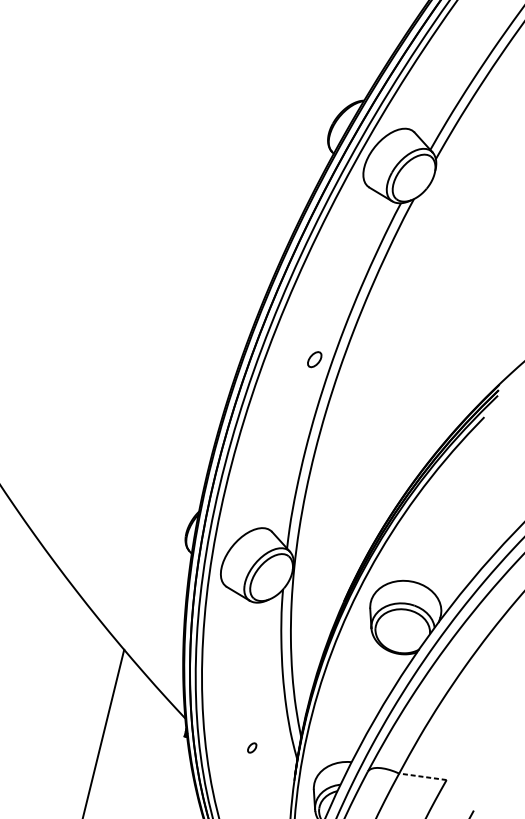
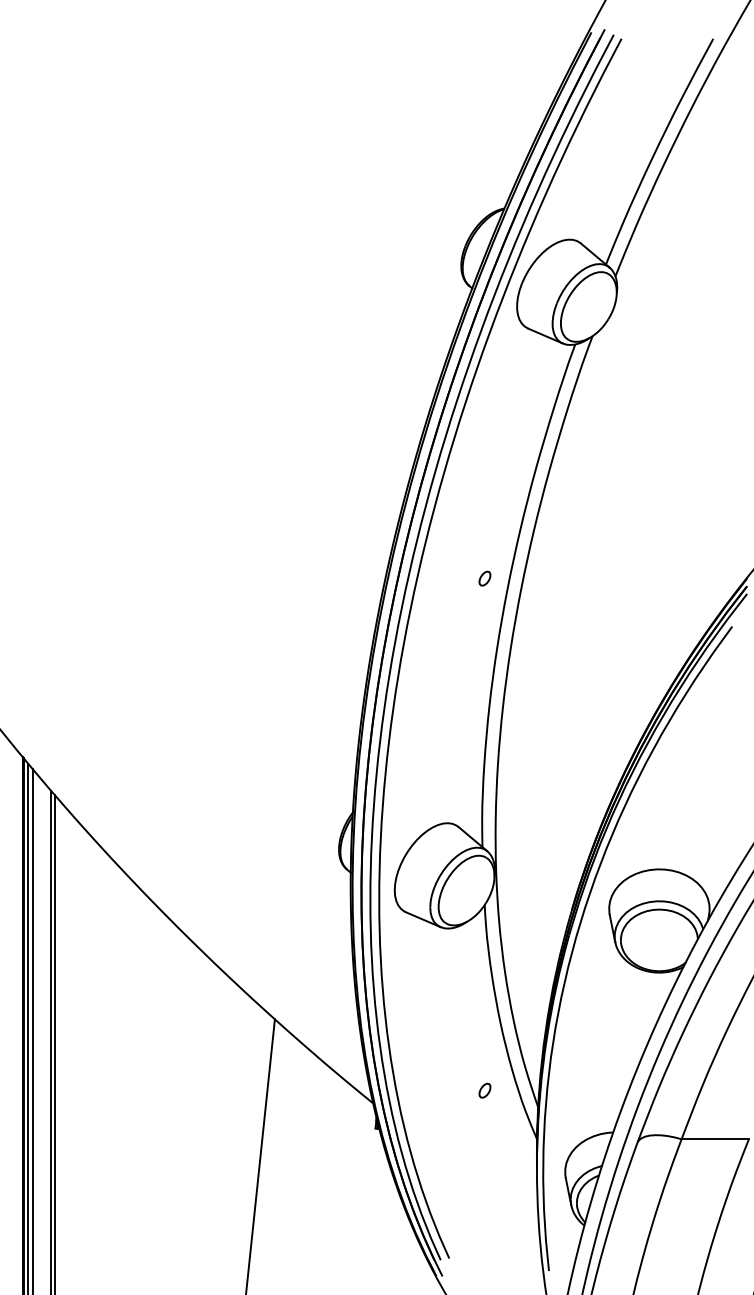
part: (314, 359) -> (484, 578), size x0.62
part: (251, 747) -> (484, 1090), moved
line: (423, 776) -> (715, 1139), dashed -> solid

